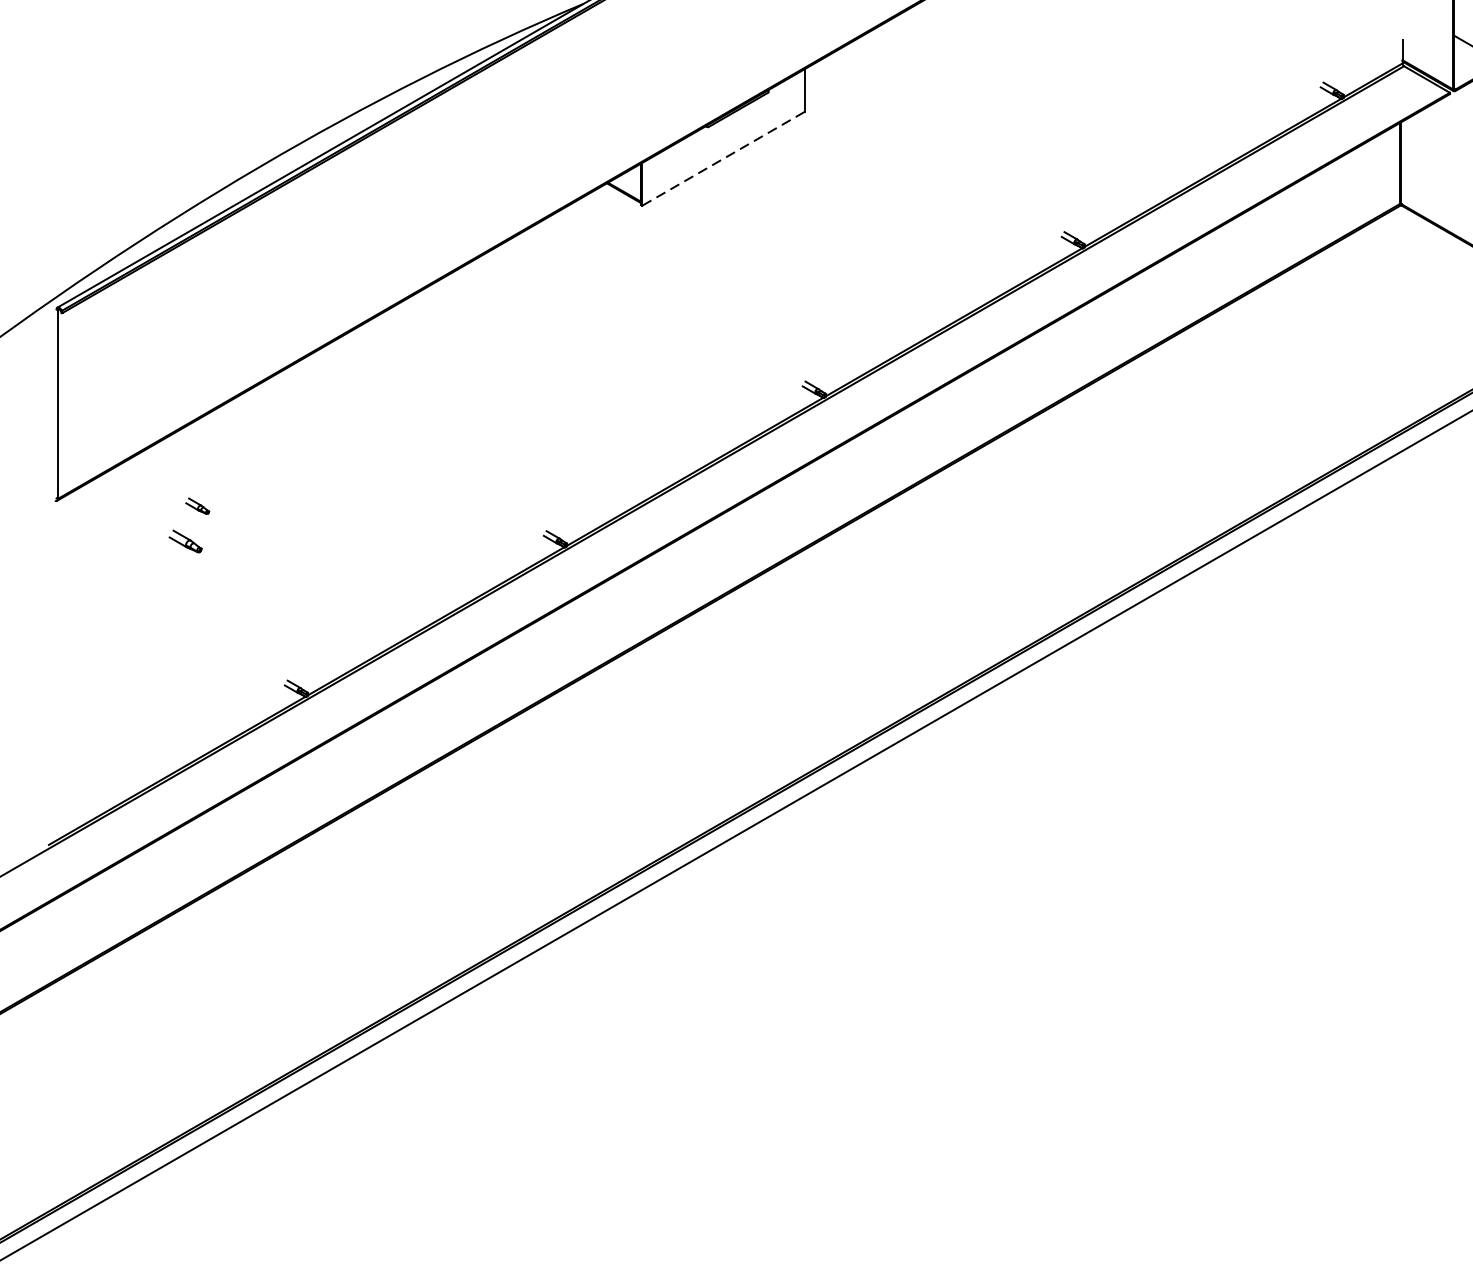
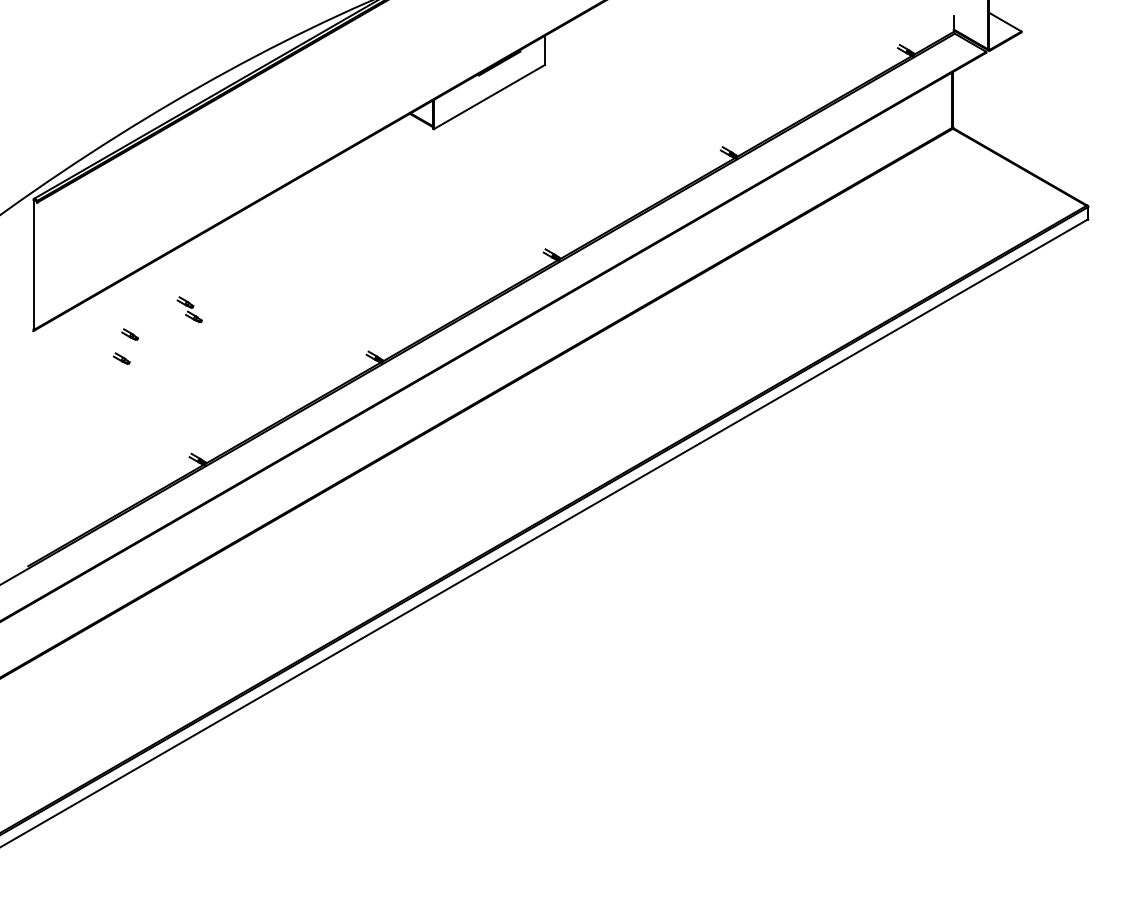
line: (723, 159) -> (489, 97), dashed -> solid
part: (284, 469) -> (189, 309), added
part: (185, 541) -> (121, 358), size x0.71

